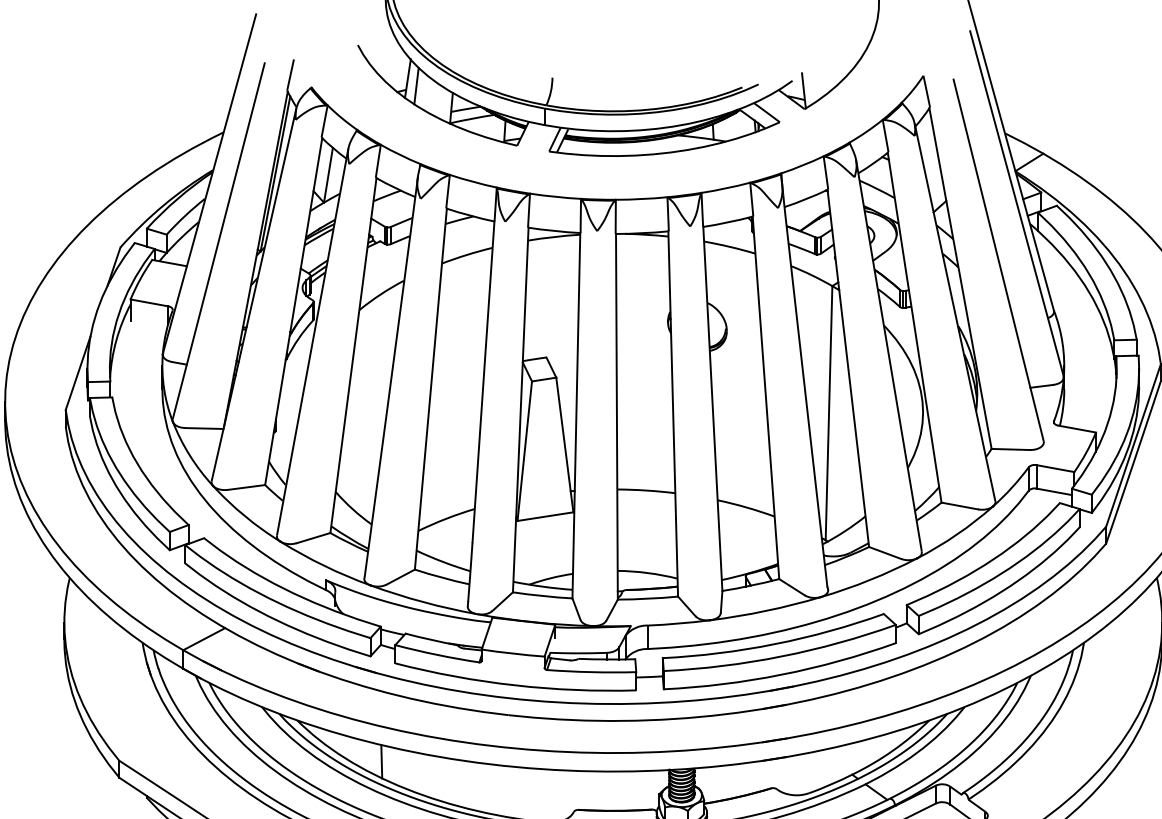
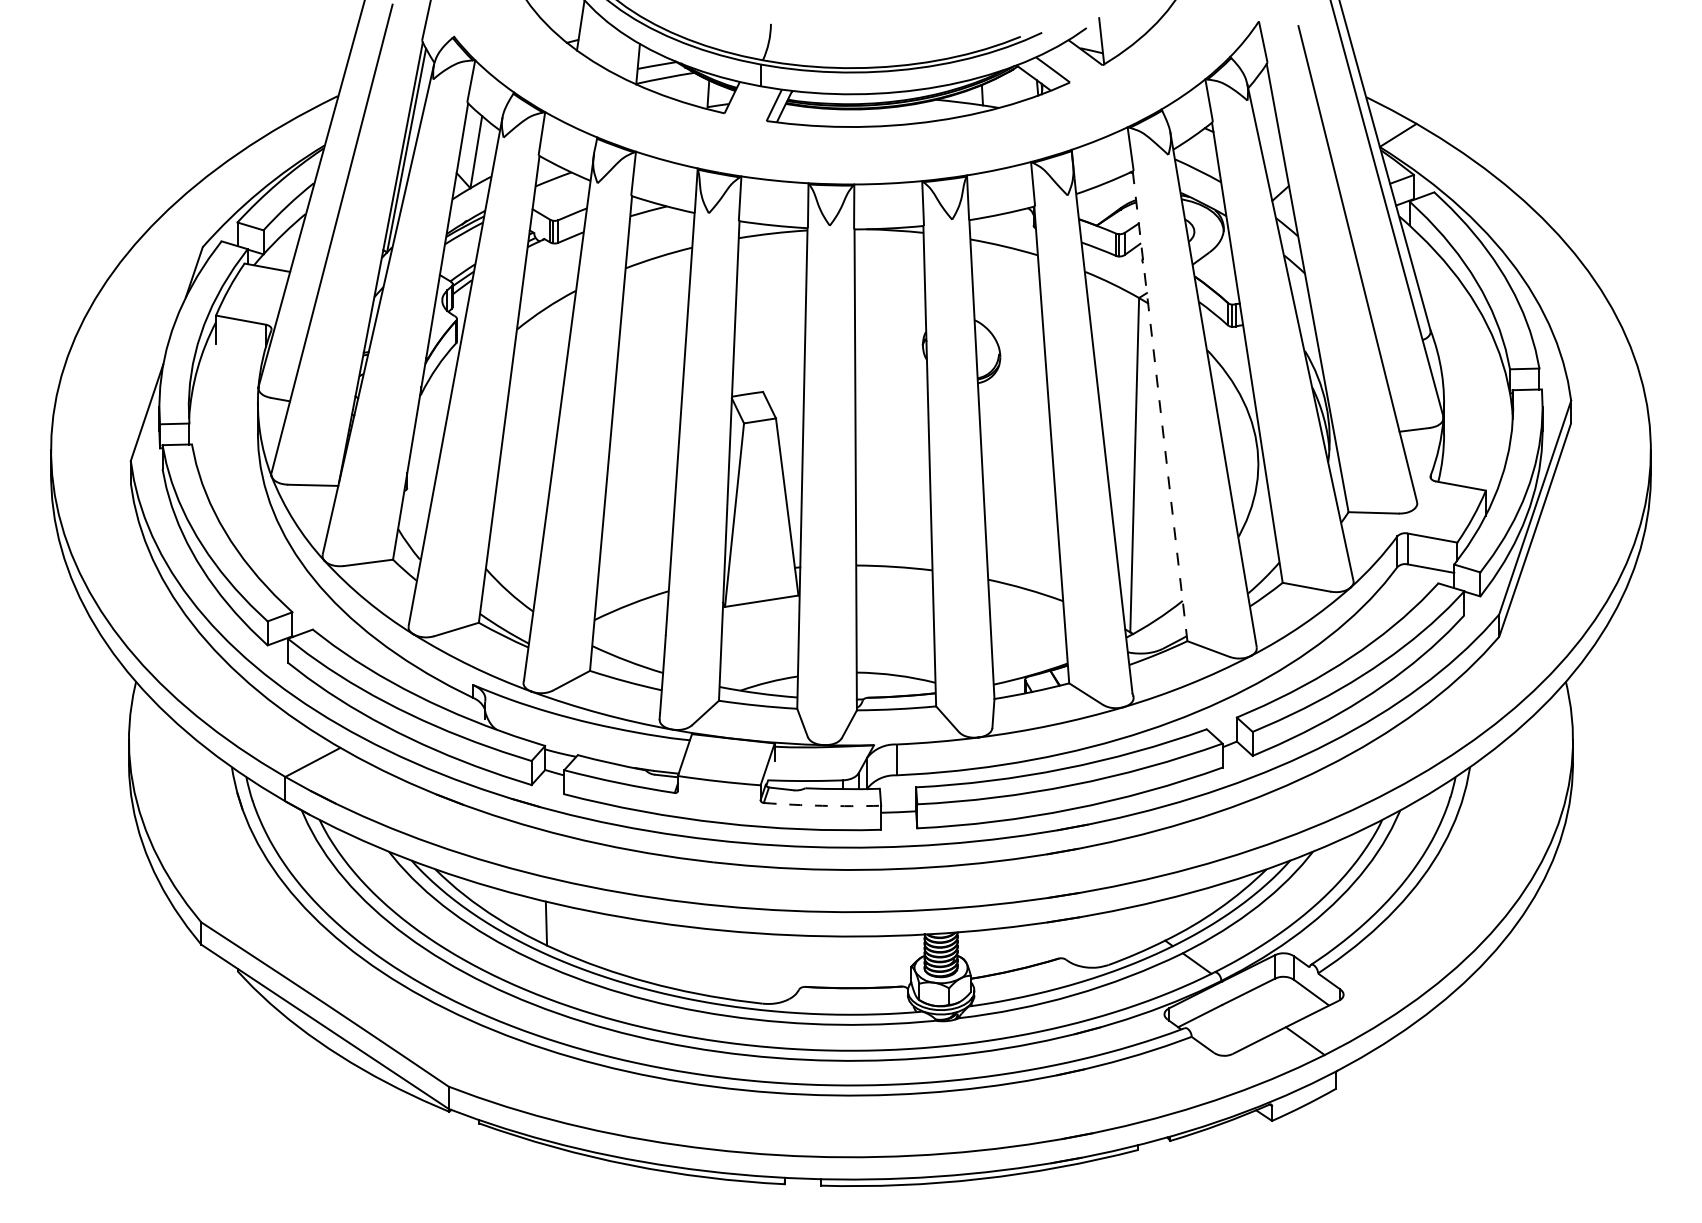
line: (416, 86) -> (591, 35), removed
line: (848, 368) -> (1160, 406), solid -> dashed
arc: (591, 671) -> (822, 805), solid -> dashed

